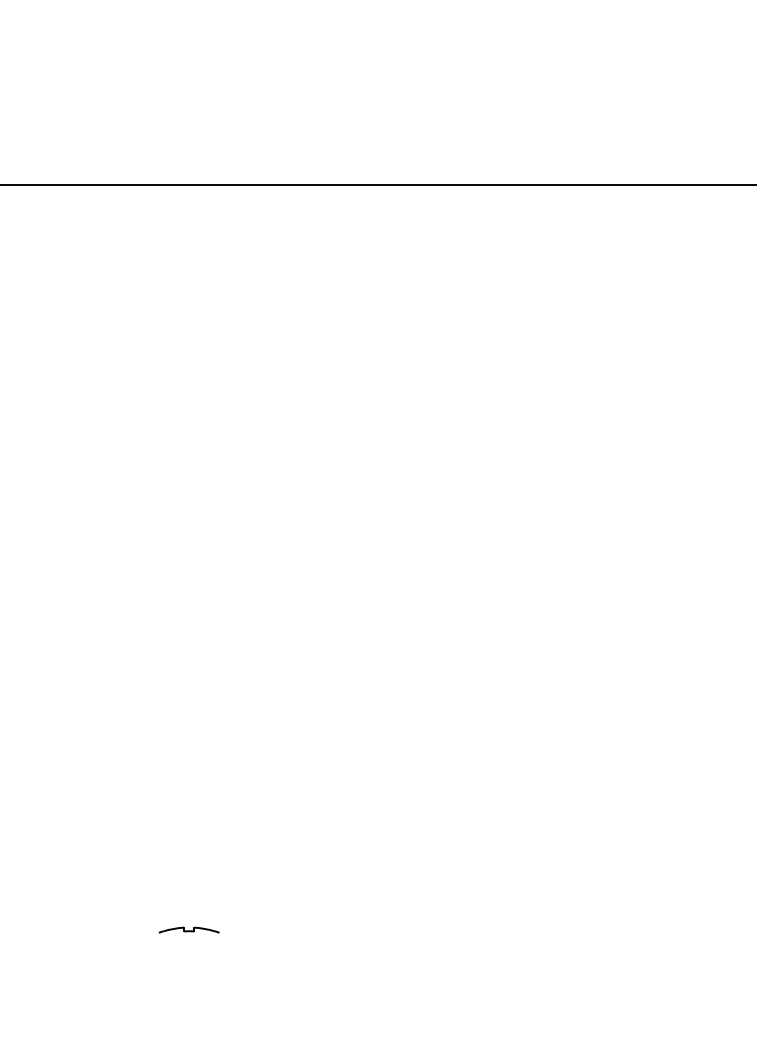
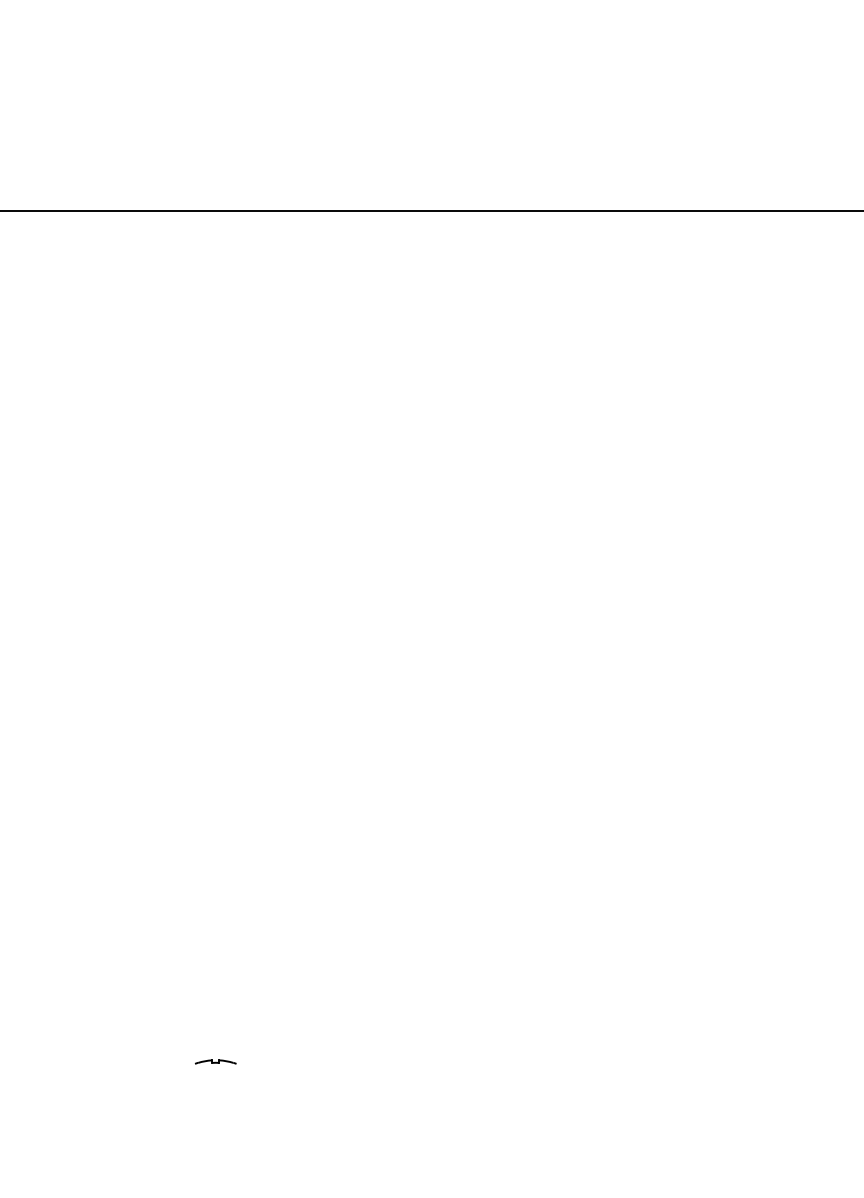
part: (188, 929) -> (215, 1061), size x0.6

